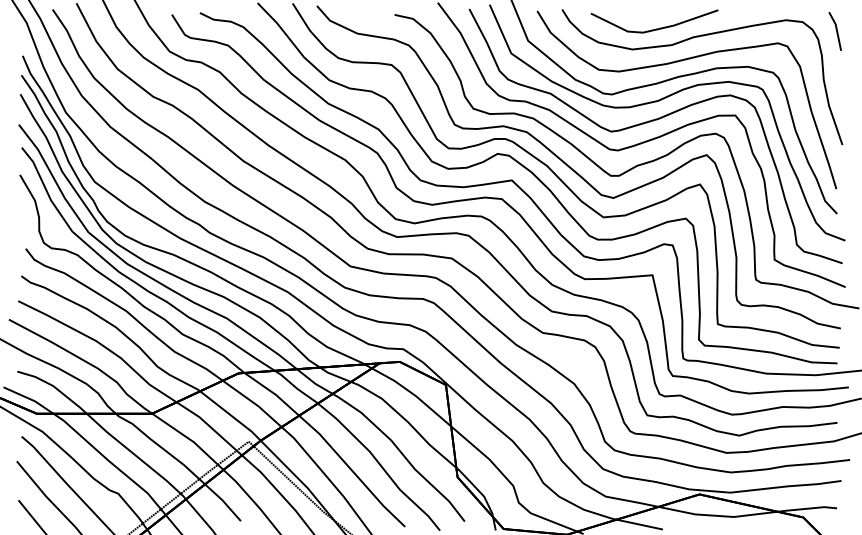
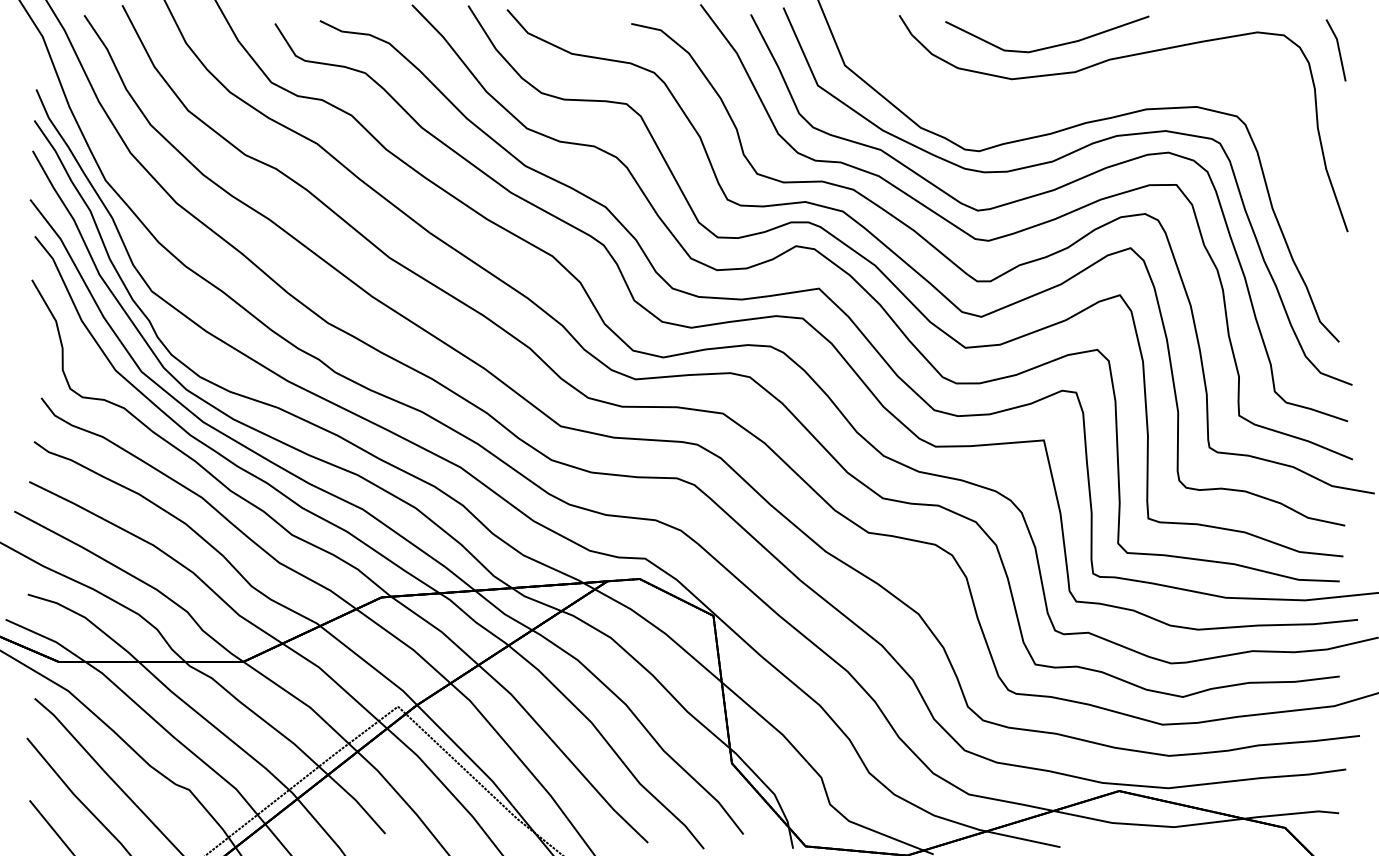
part: (678, 62) -> (1085, 100), removed

